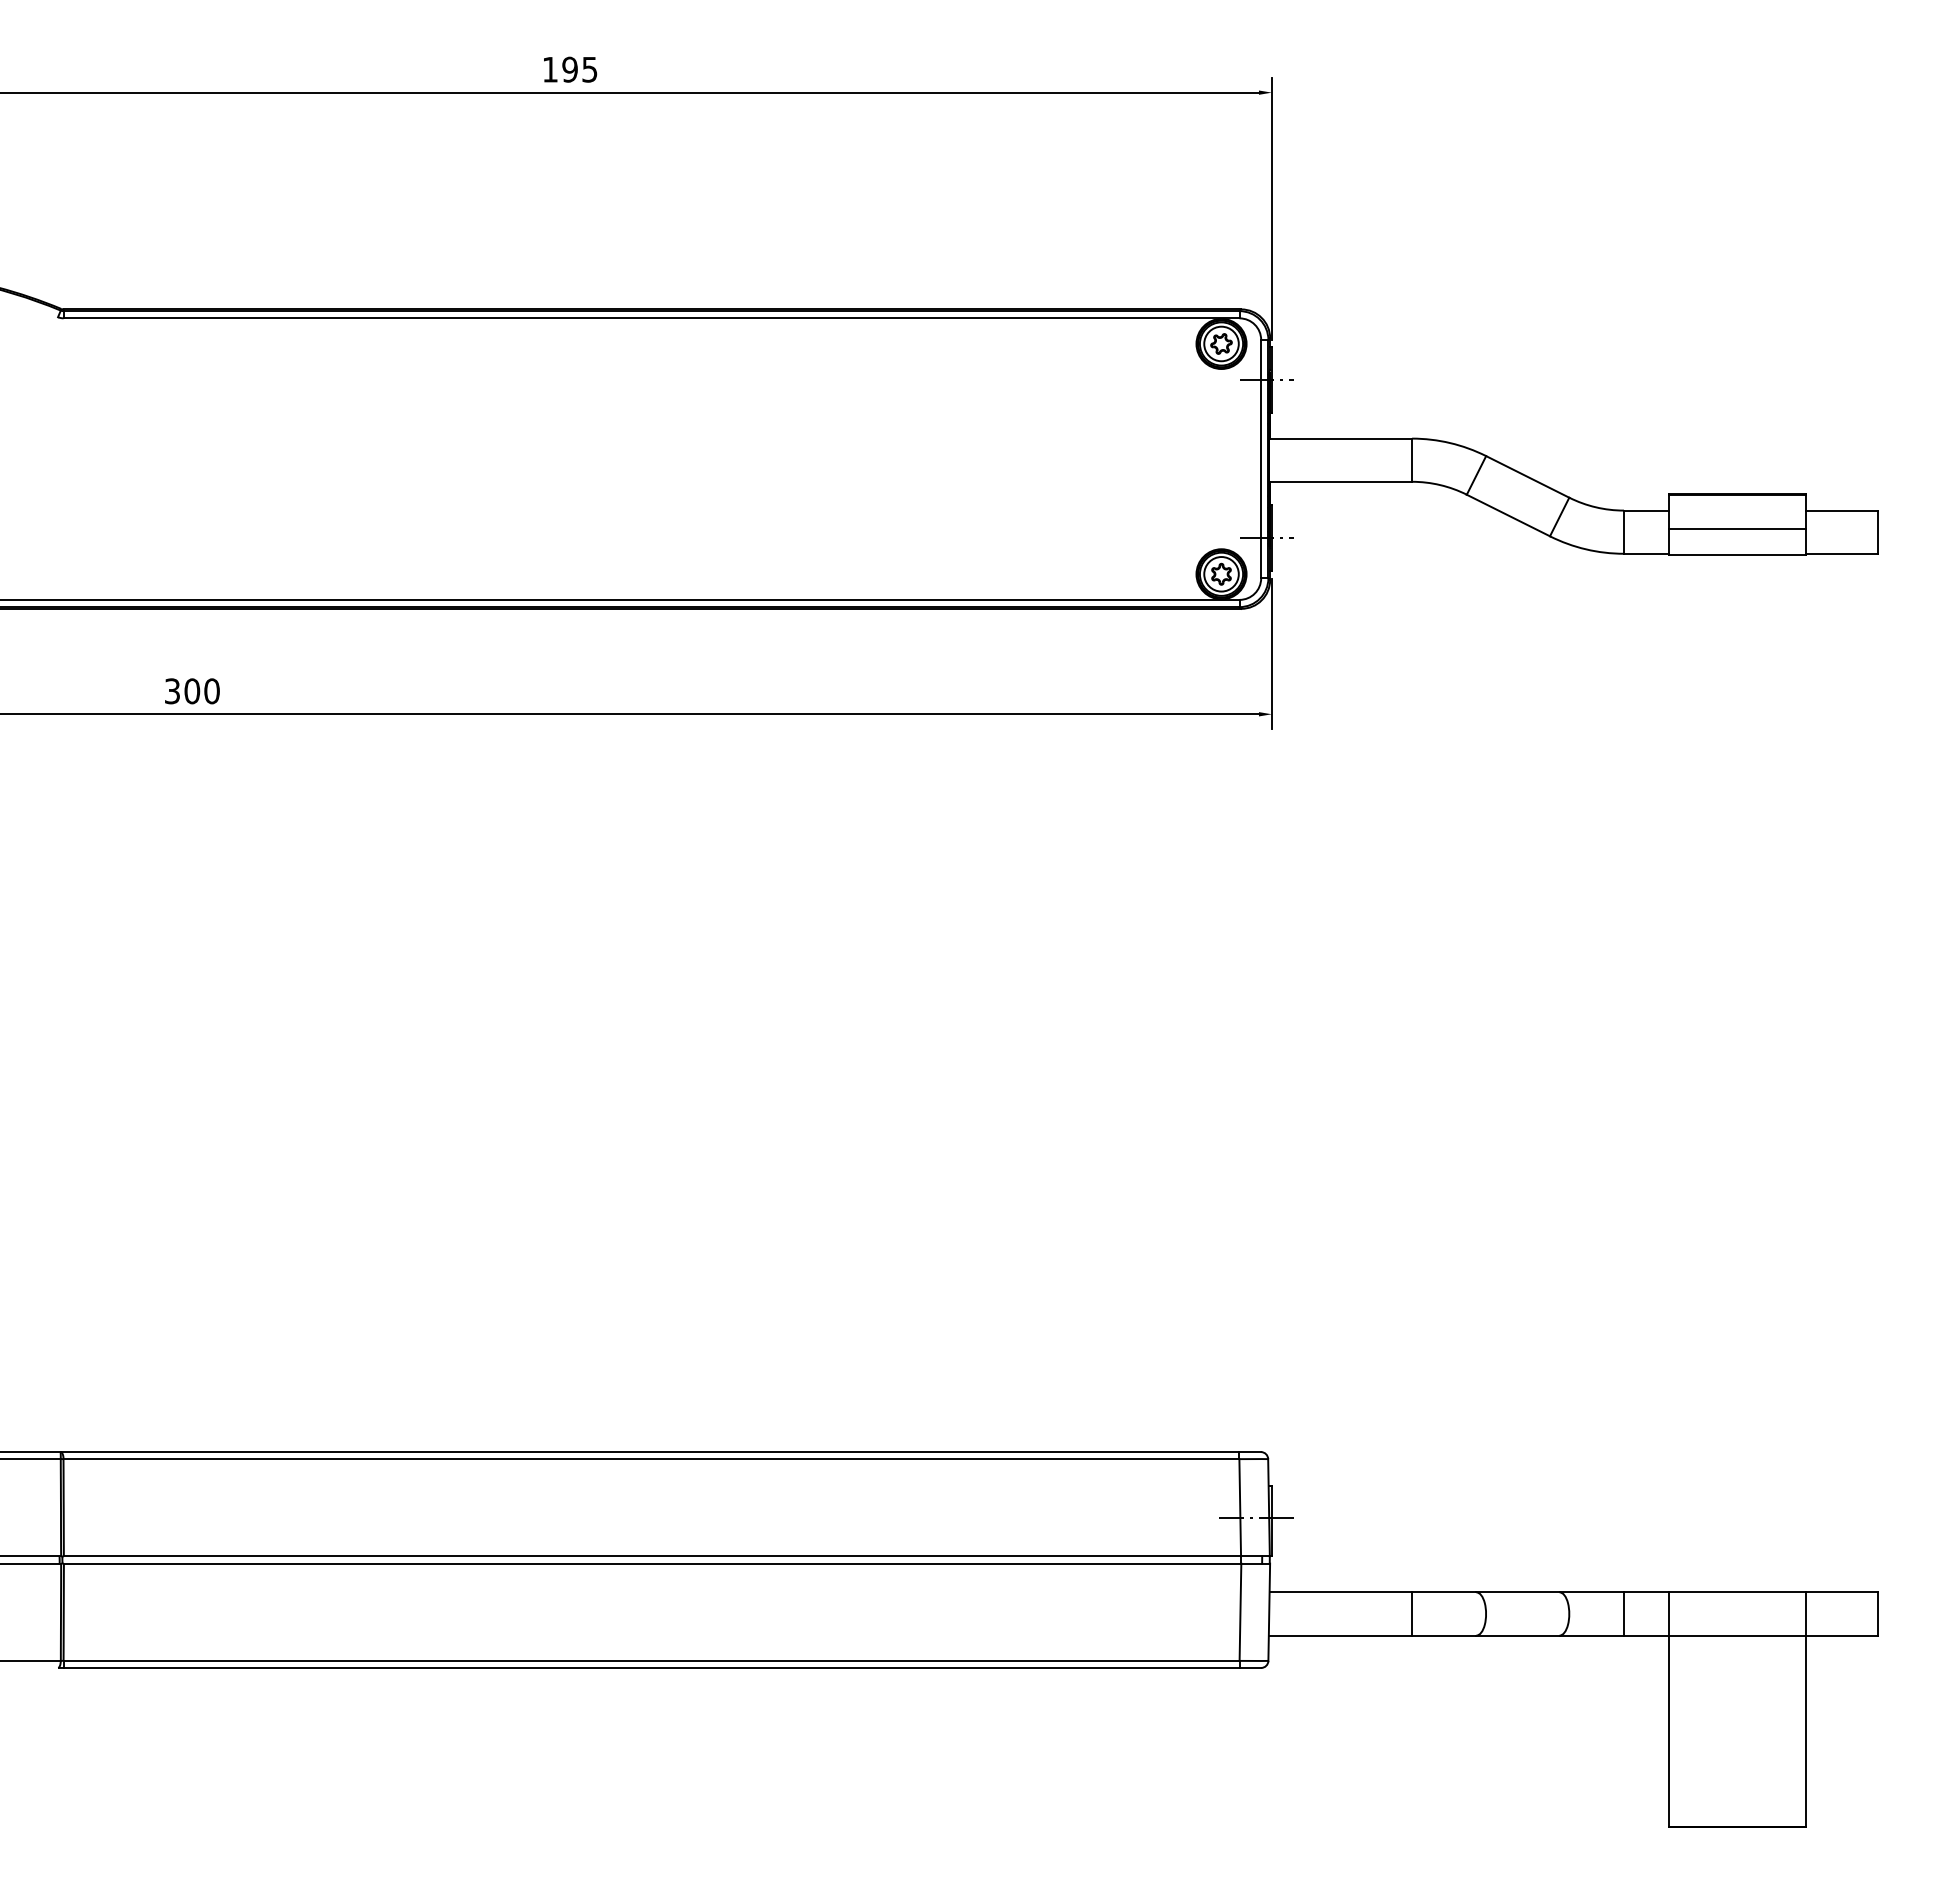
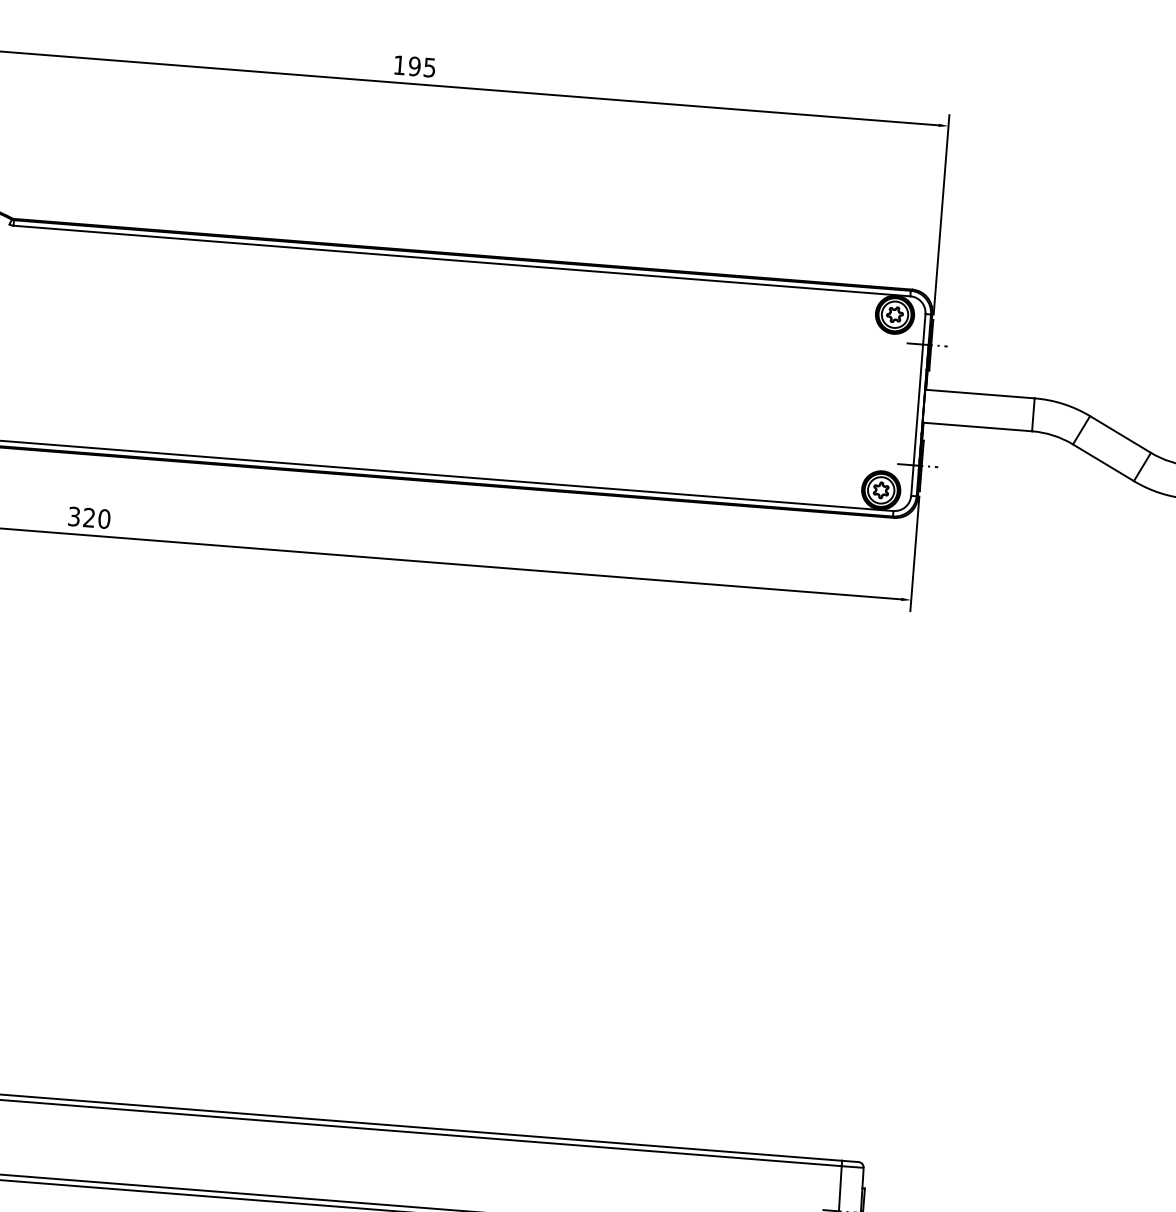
text: (192, 691) -> (89, 518), 300 -> 320

